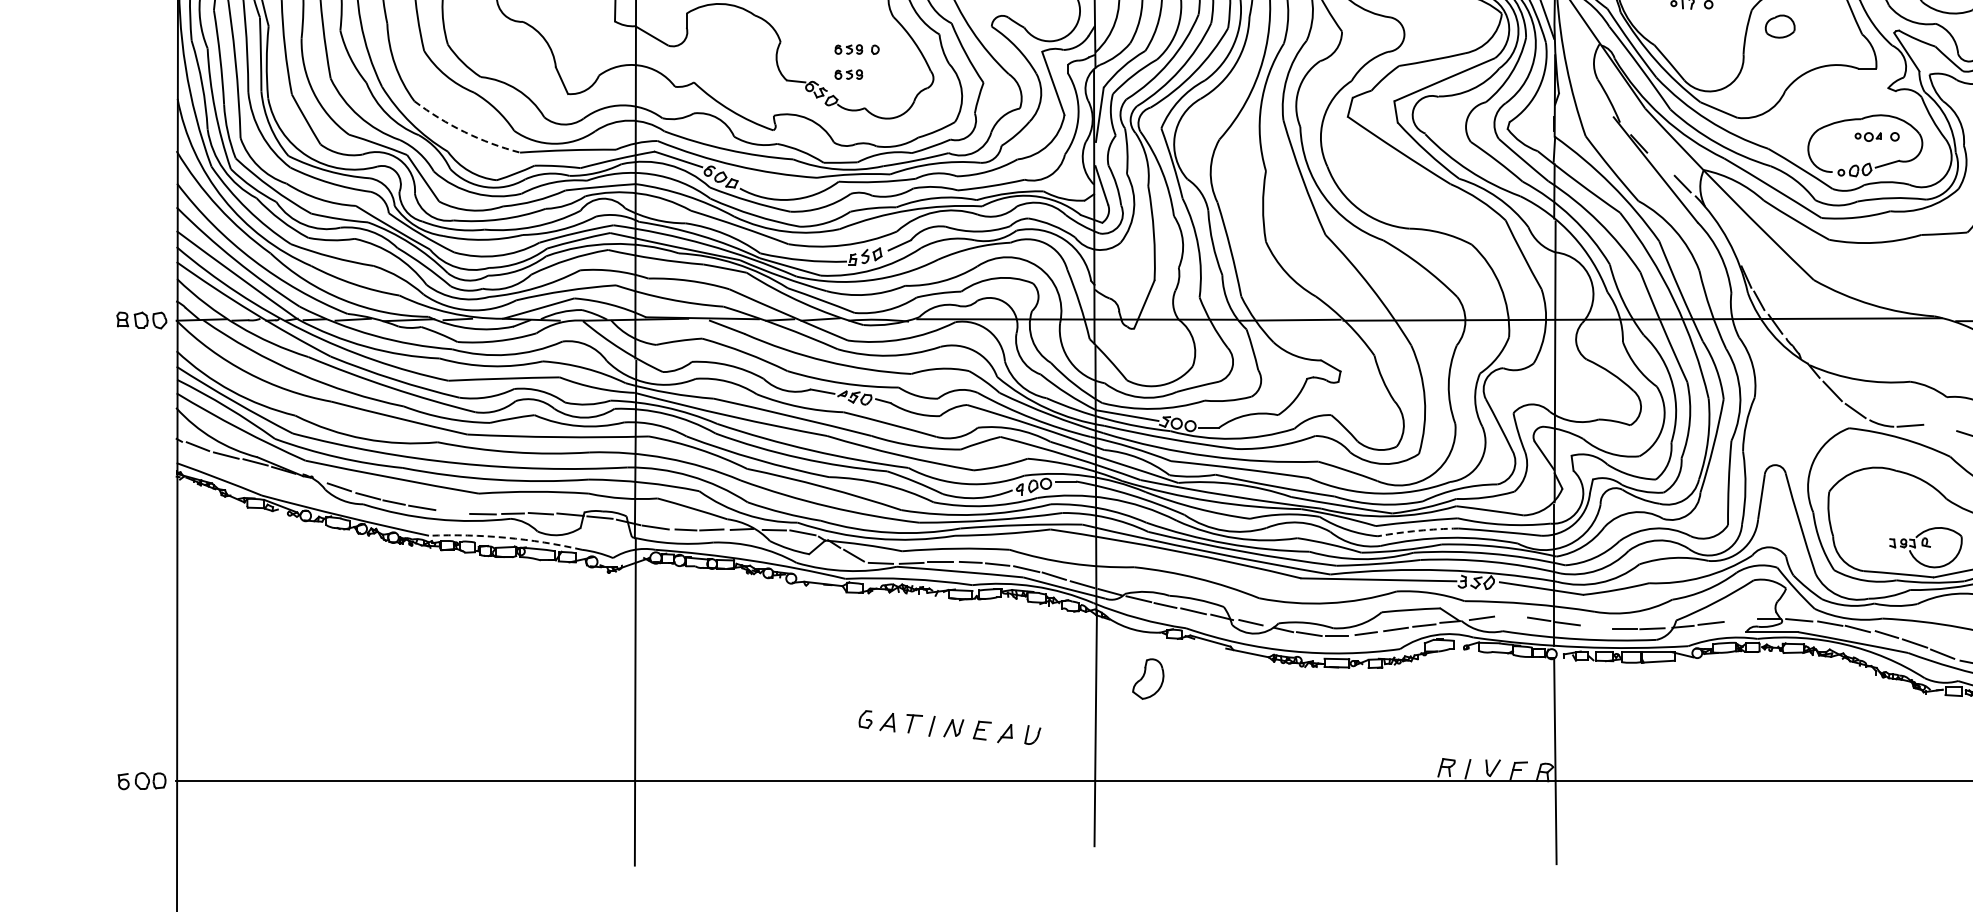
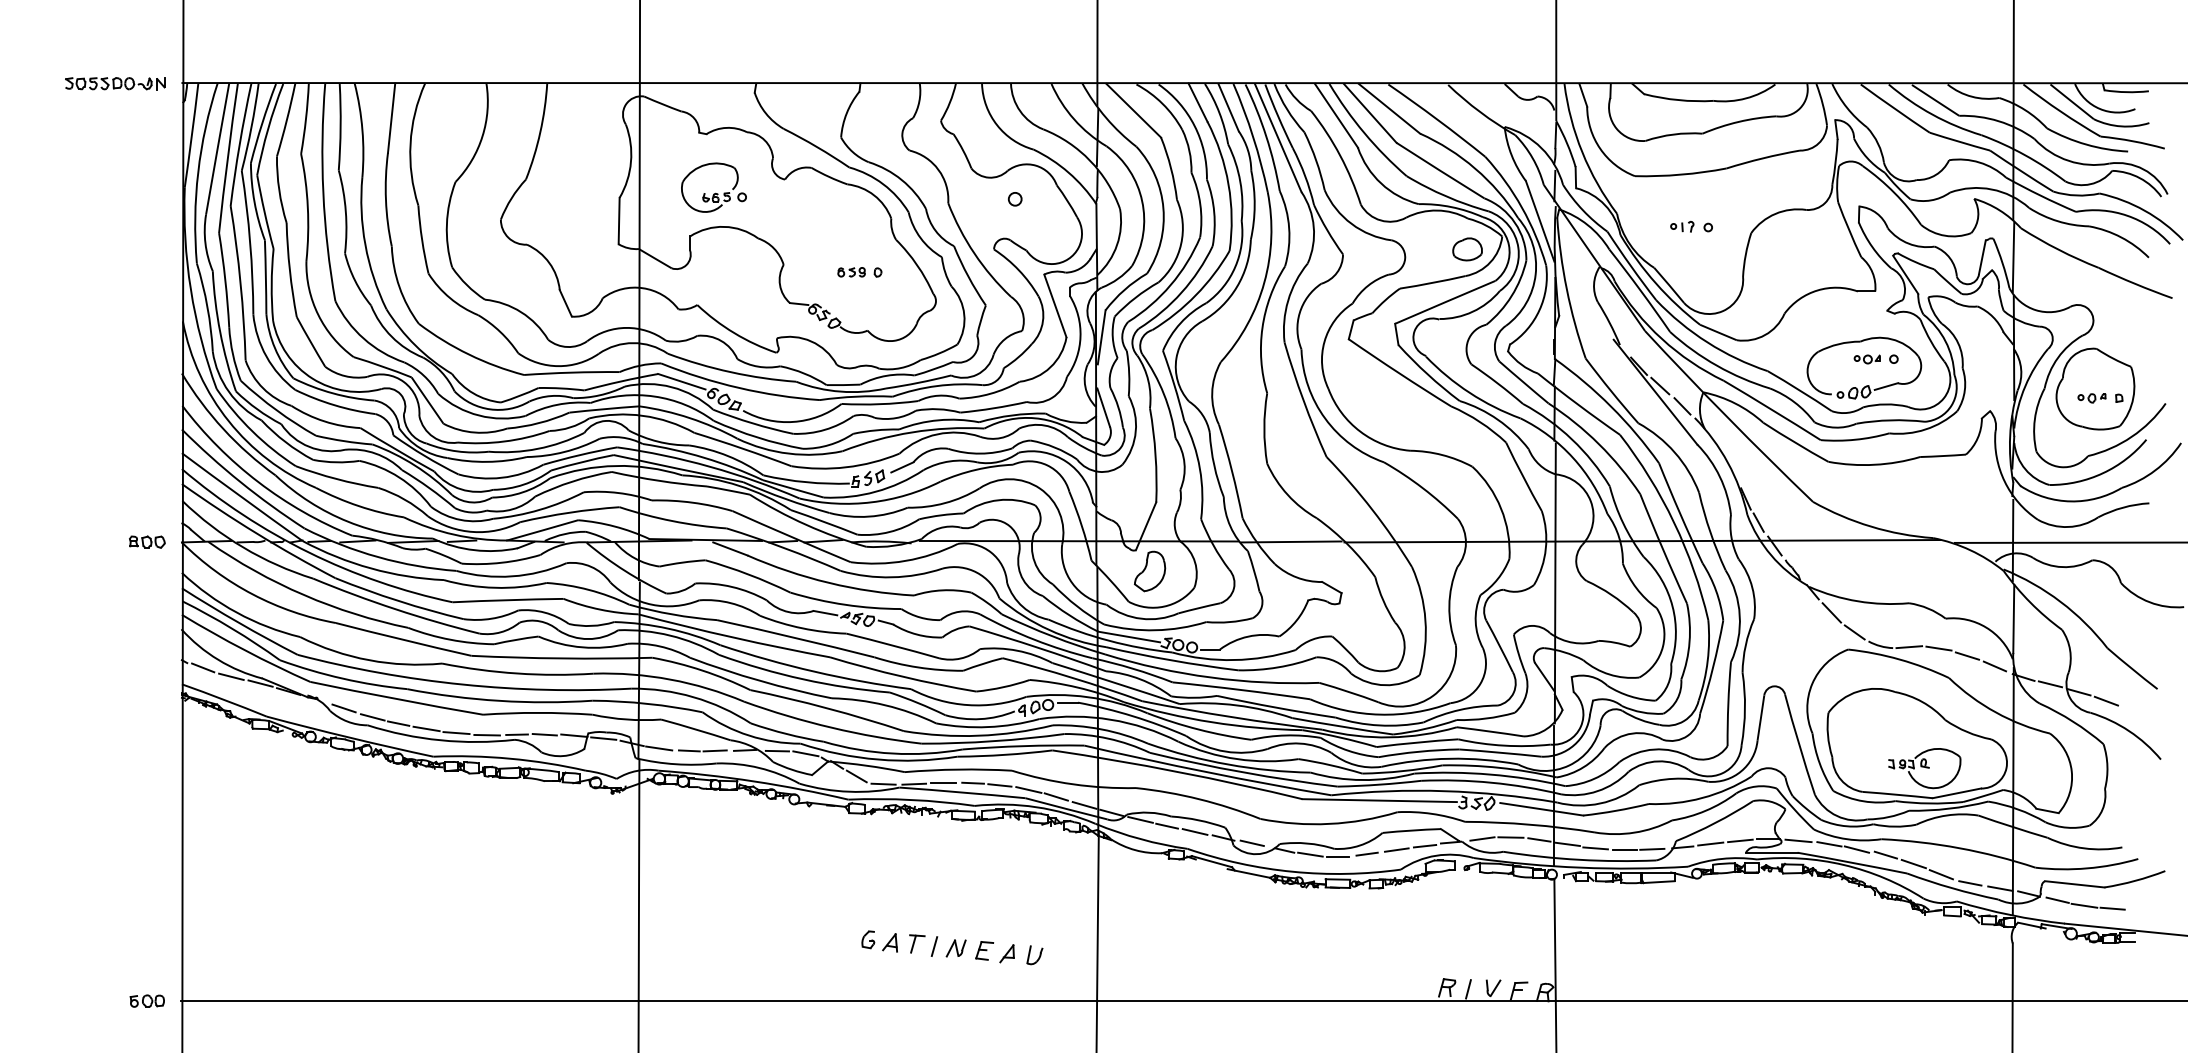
part: (1780, 26) -> (1467, 249), moved
part: (848, 74) -> (851, 297), removed
arc: (464, 132) -> (468, 354), dashed -> solid
line: (1660, 163) -> (1660, 385), added
part: (142, 319) -> (147, 541), size x0.71
line: (1939, 427) -> (1938, 648), added
line: (452, 512) -> (456, 733), added
arc: (1417, 530) -> (1418, 751), dashed -> solid
arc: (506, 537) -> (510, 758), dashed -> solid
line: (1510, 616) -> (1510, 837), added
line: (1740, 619) -> (1740, 840), added
line: (1595, 627) -> (1595, 848), added
part: (1148, 679) -> (1150, 571), moved
part: (141, 780) -> (146, 1000), size x0.71

